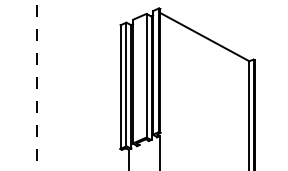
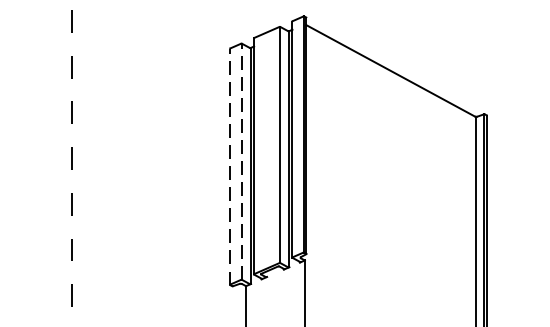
line: (126, 84) -> (241, 161), solid -> dashed
line: (120, 87) -> (230, 167), solid -> dashed

